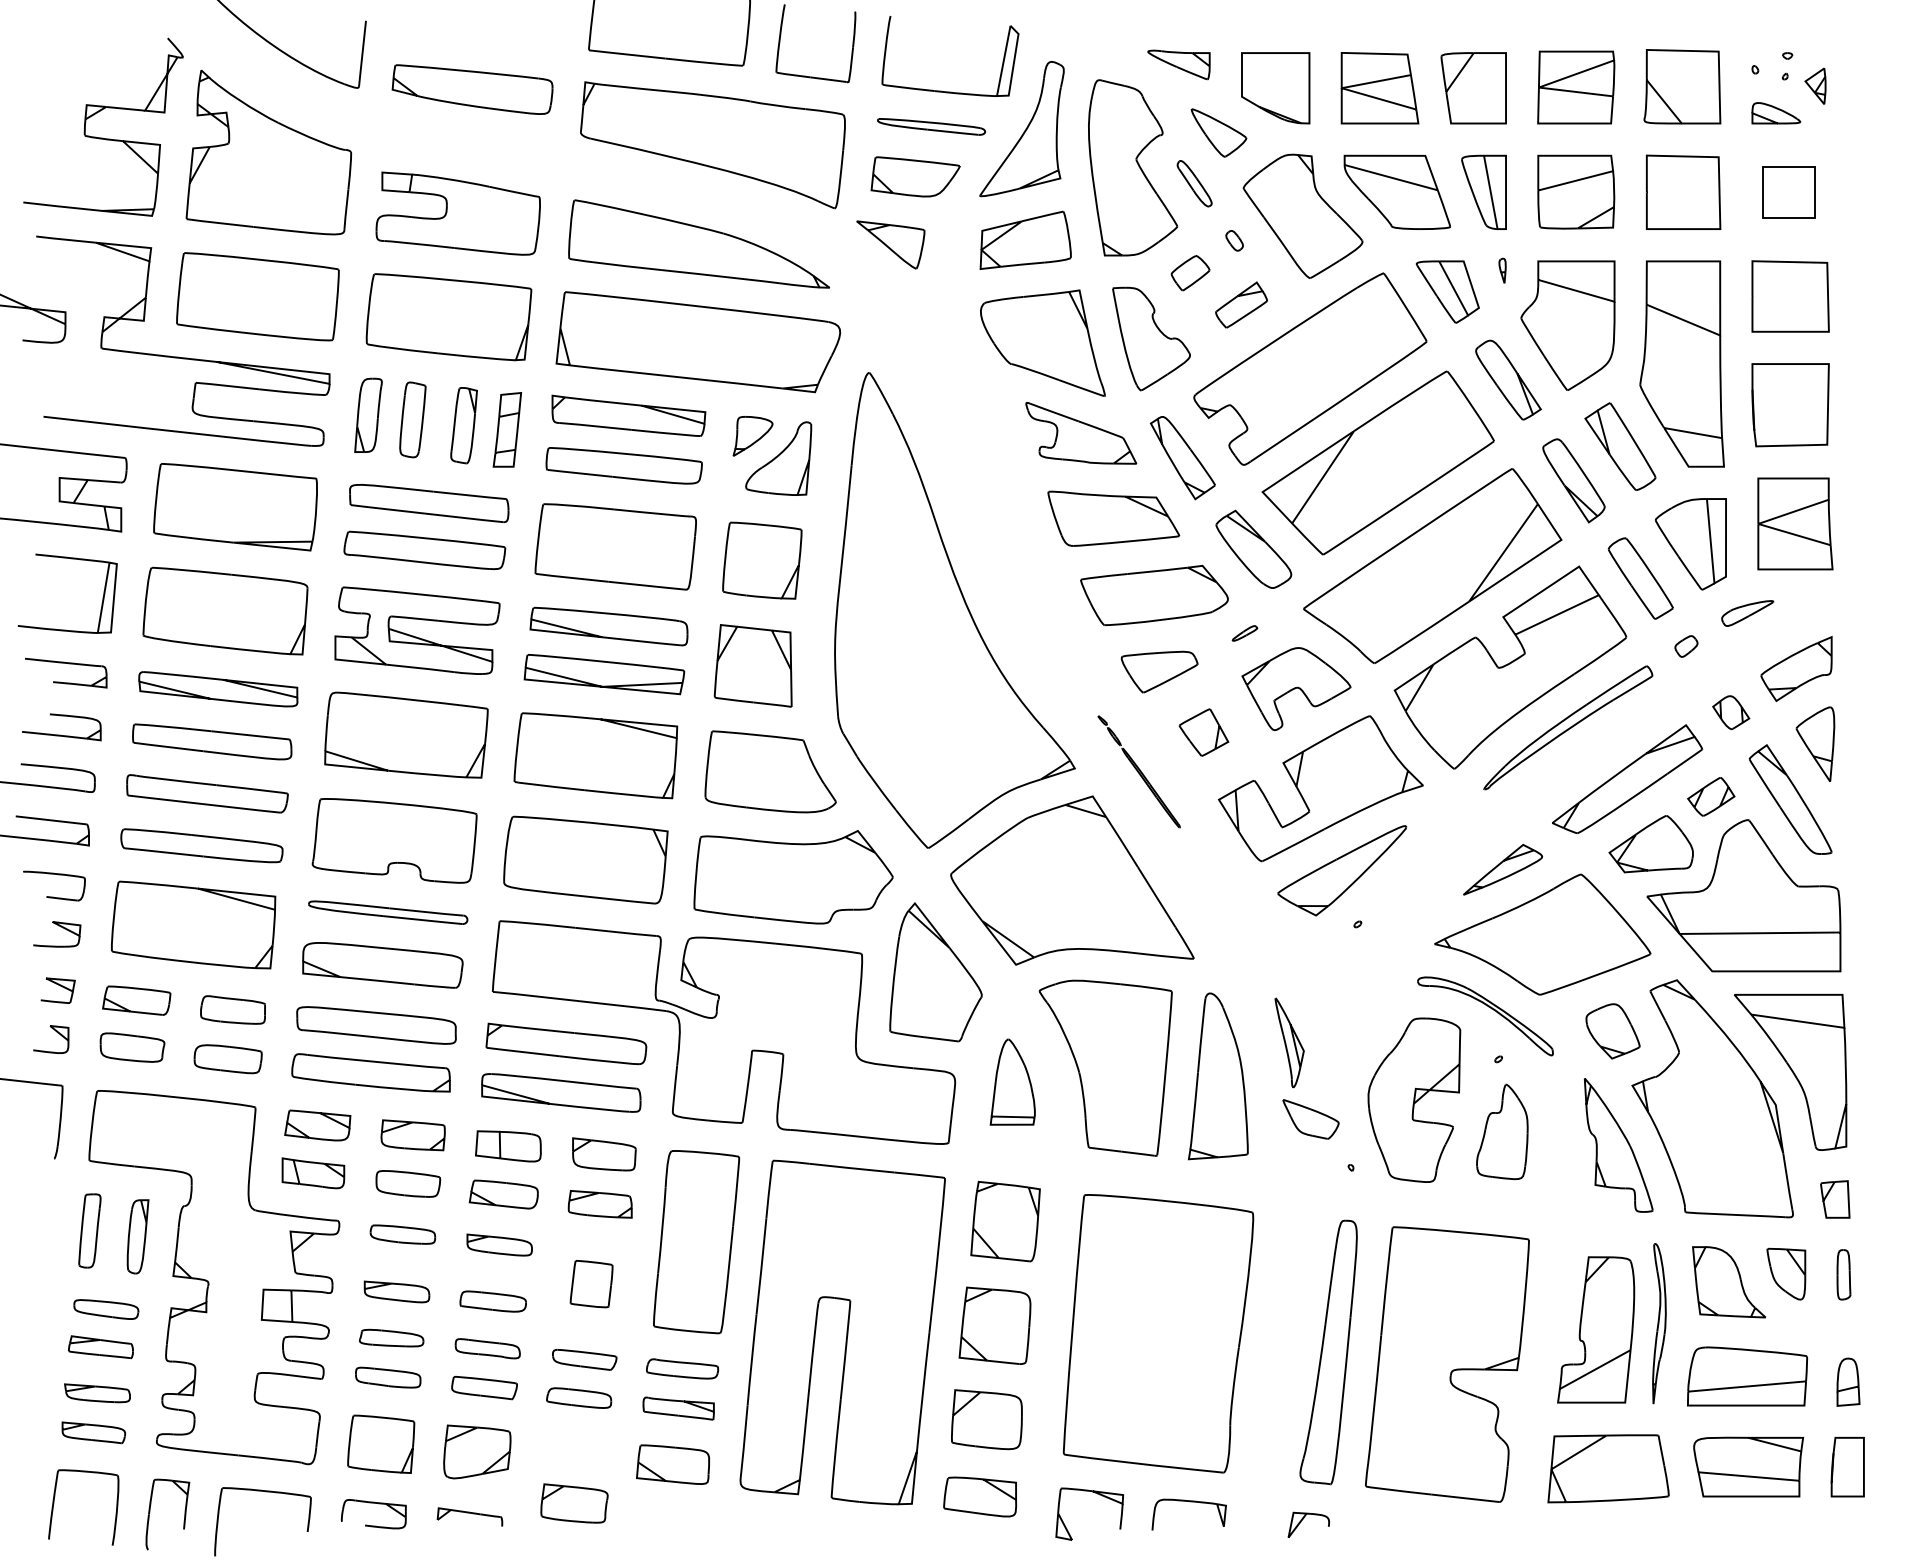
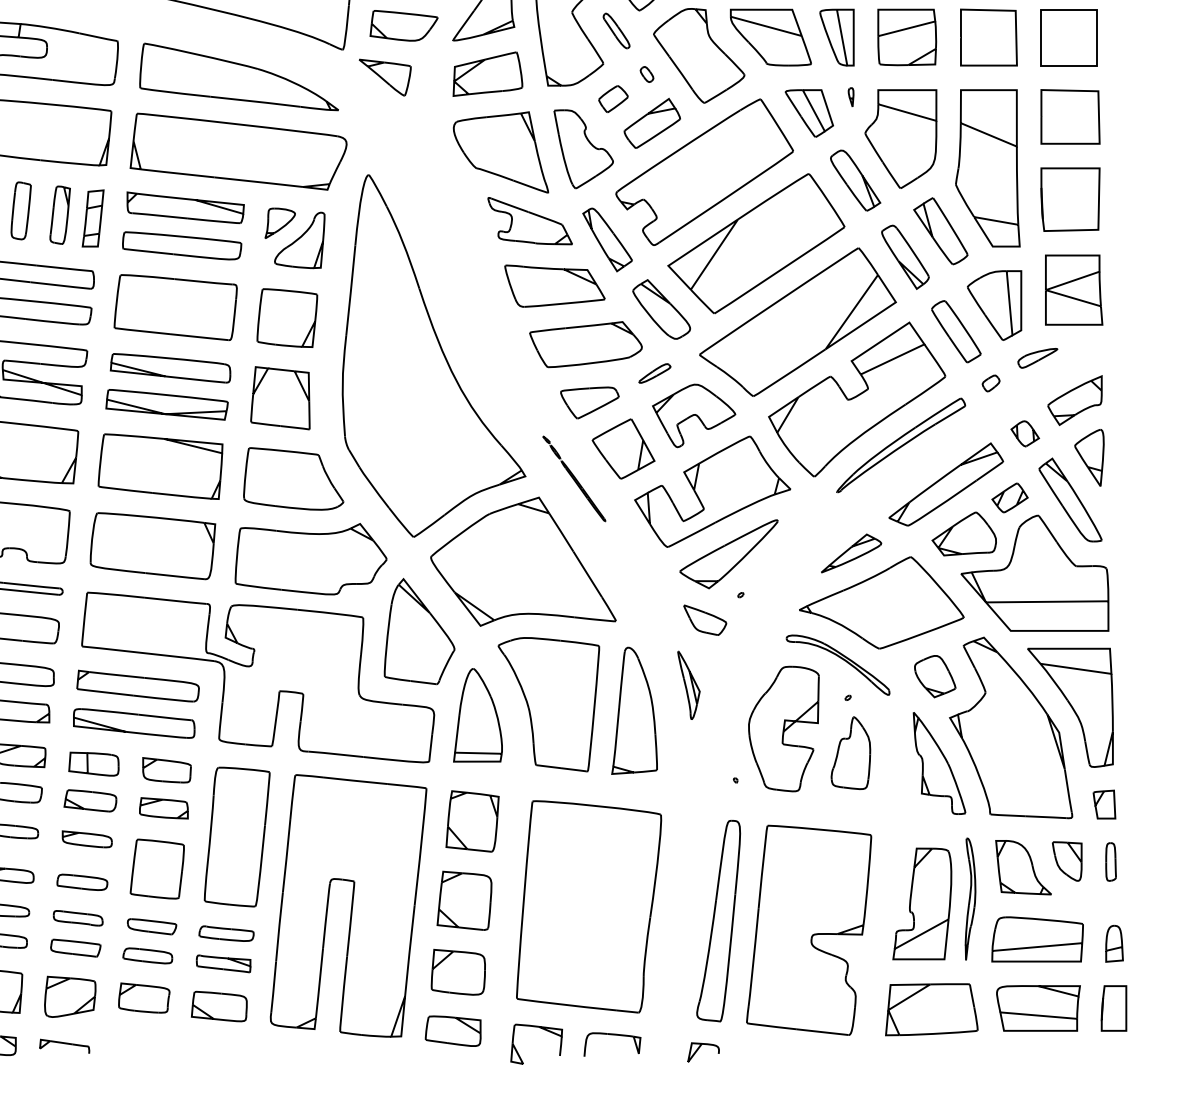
part: (1788, 192) -> (1068, 37), size x1.43
part: (1241, 304) -> (652, 123), size x1.43
part: (1244, 633) -> (654, 373), size x1.67
part: (1203, 732) -> (623, 448), size x1.67
part: (1012, 1081) -> (477, 714), size x1.43
part: (1310, 1119) -> (704, 620), moved
part: (591, 1283) -> (157, 868), size x1.67
part: (574, 1503) -> (144, 998), moved

